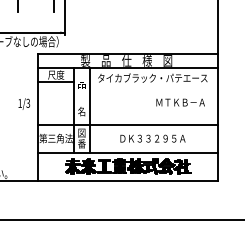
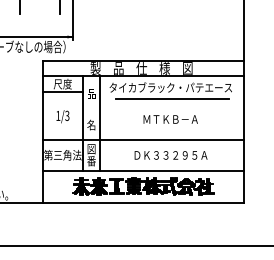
line: (153, 88) -> (171, 99), added
text: (180, 102) -> (170, 119), moved
text: (24, 103) -> (63, 116), moved

